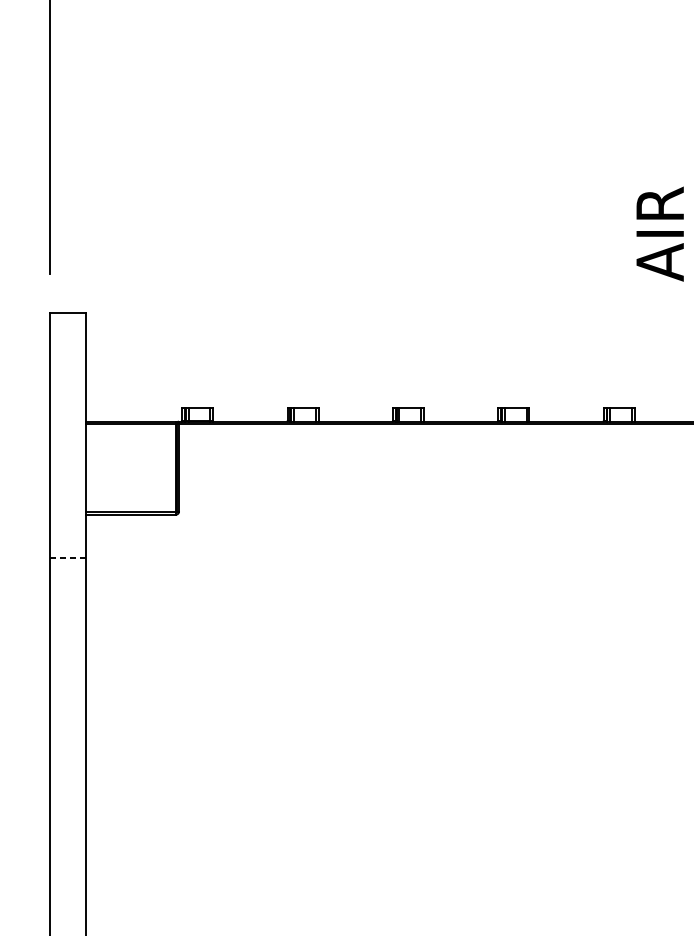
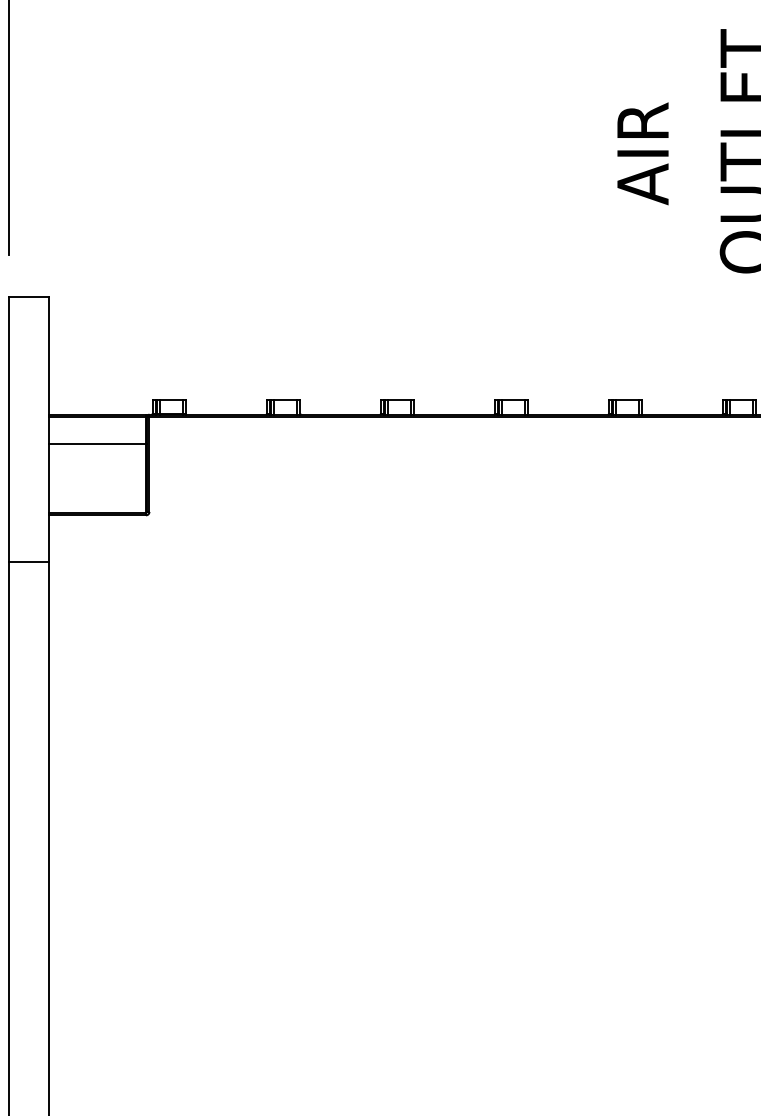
text: (659, 233) -> (642, 153), moved
line: (131, 449) -> (97, 444), added
line: (68, 558) -> (29, 562), dashed -> solid

